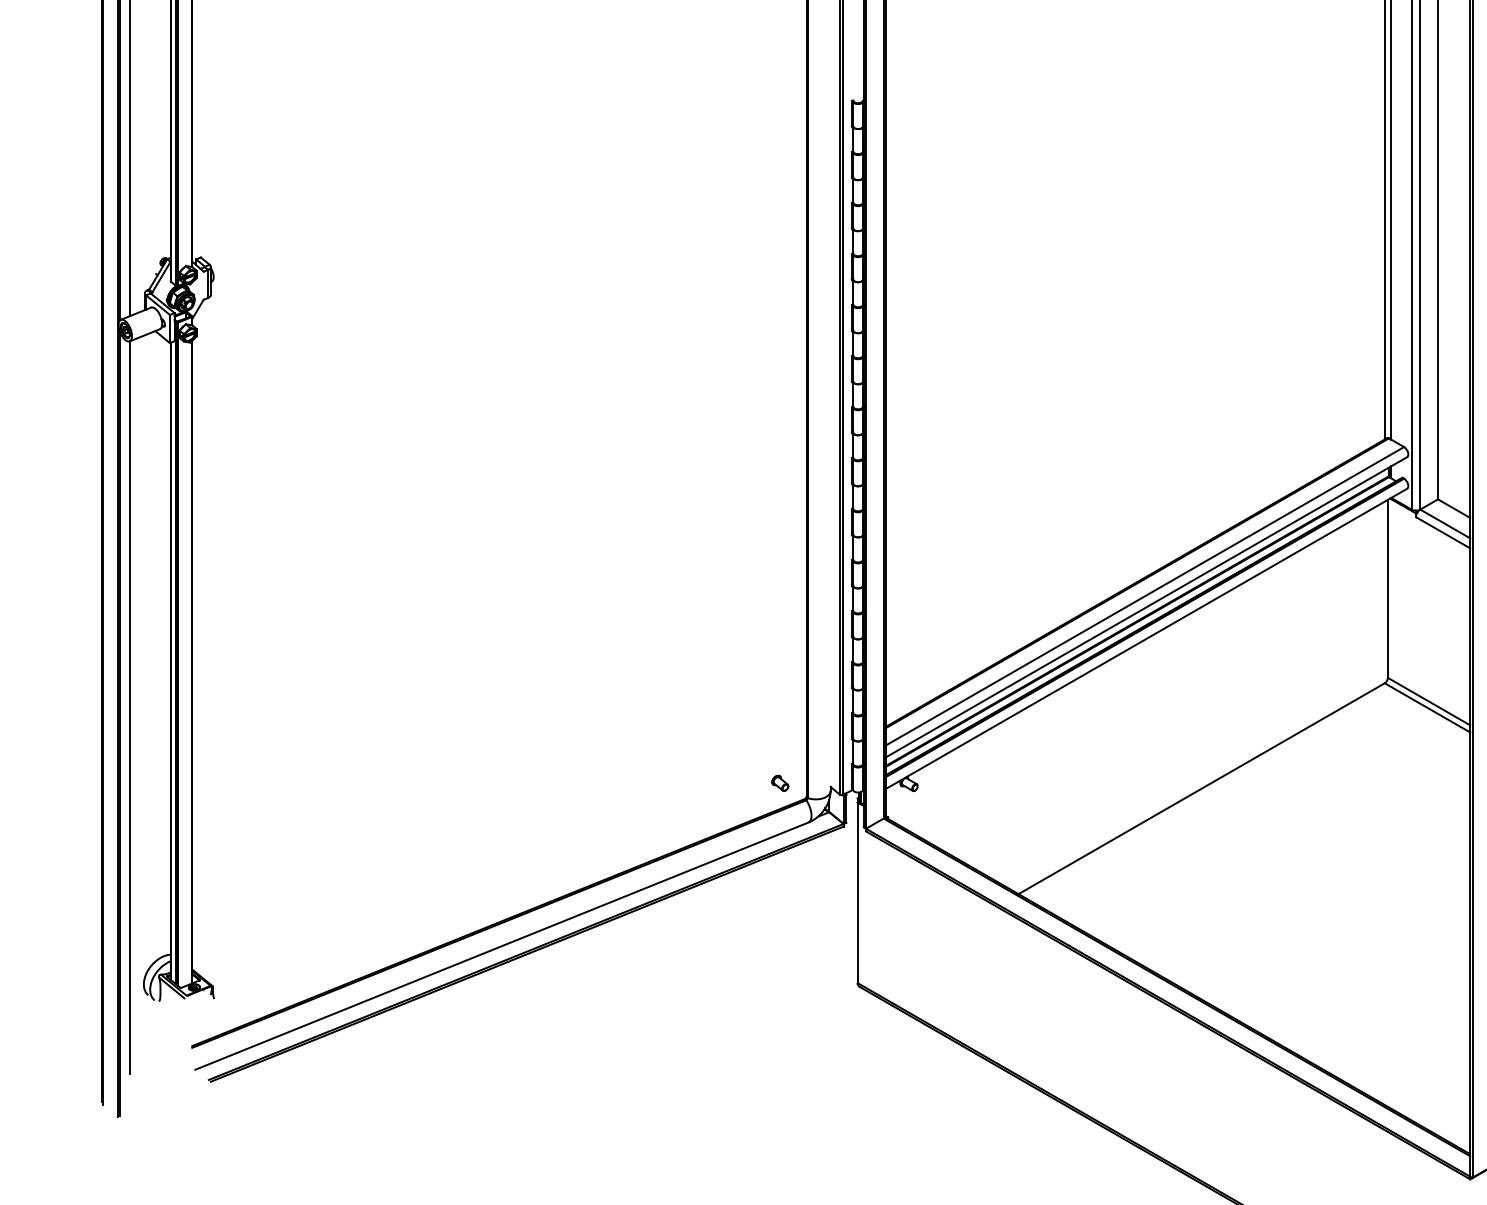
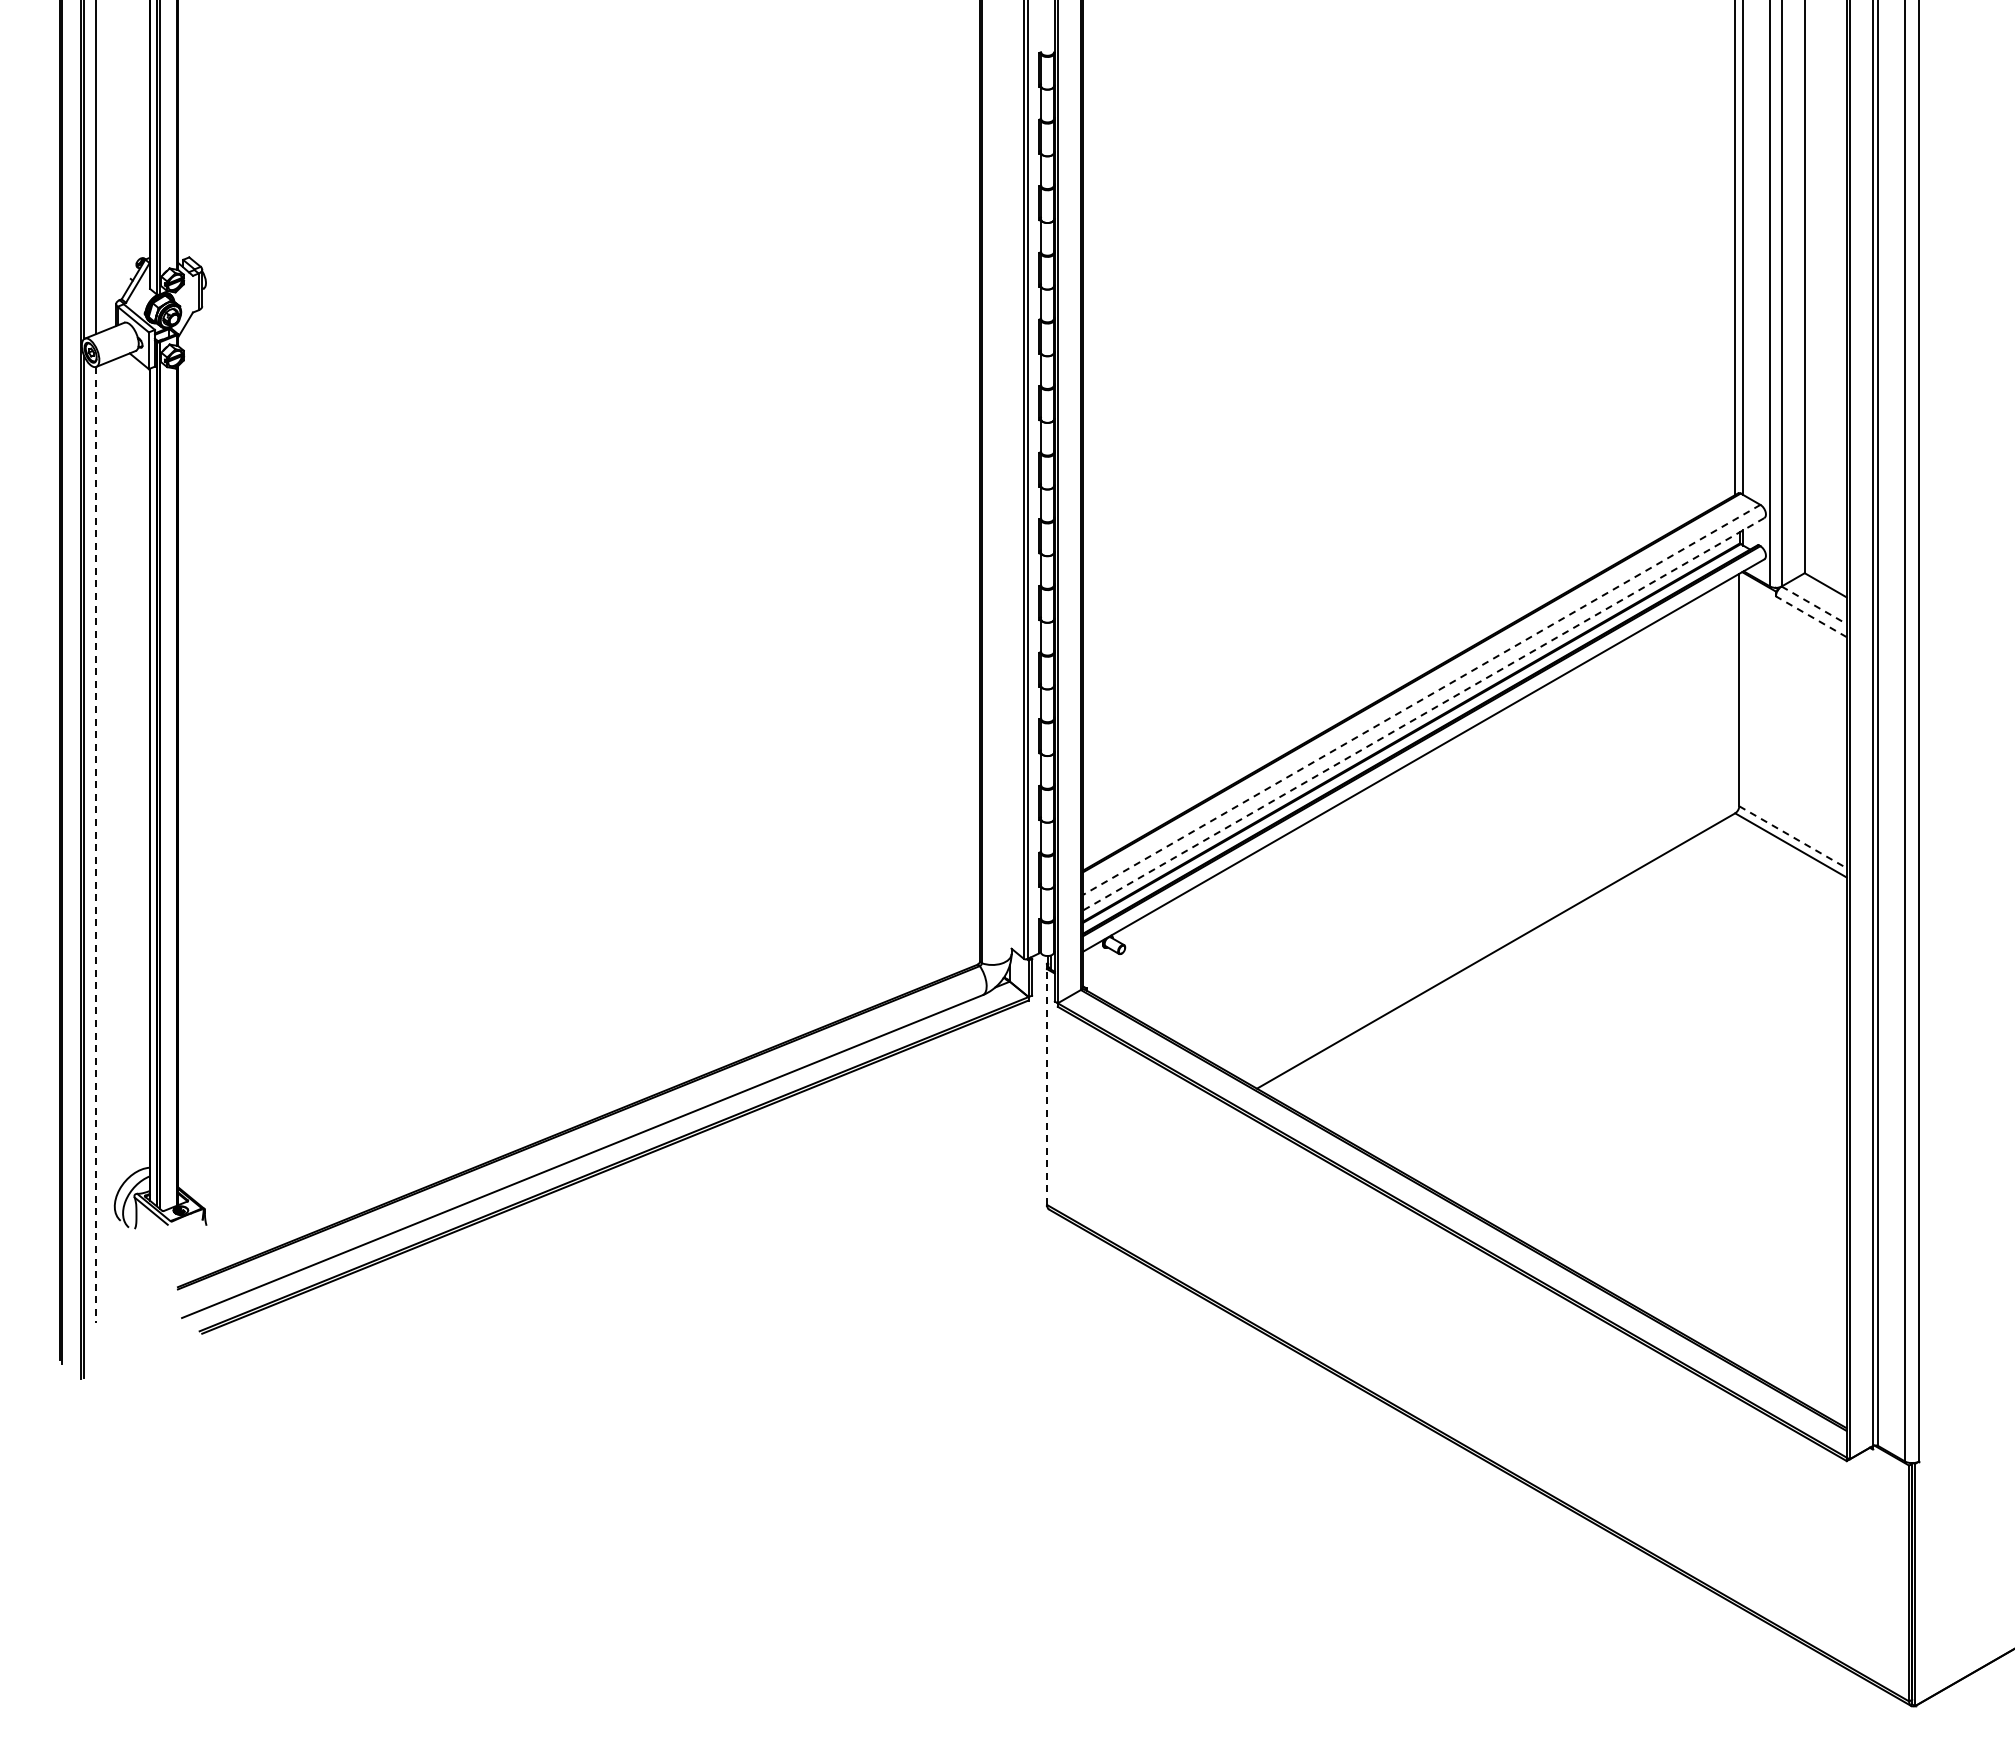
line: (1445, 524) -> (1814, 605), solid -> dashed
line: (1443, 532) -> (1811, 616), solid -> dashed
line: (1144, 596) -> (1421, 699), solid -> dashed
line: (1146, 607) -> (1423, 714), solid -> dashed
line: (1429, 701) -> (1793, 837), solid -> dashed
line: (129, 707) -> (96, 844), solid -> dashed
part: (780, 782) -> (945, 943), removed
line: (858, 893) -> (1047, 1087), solid -> dashed

